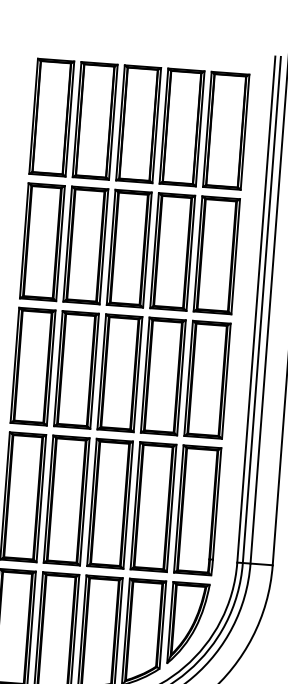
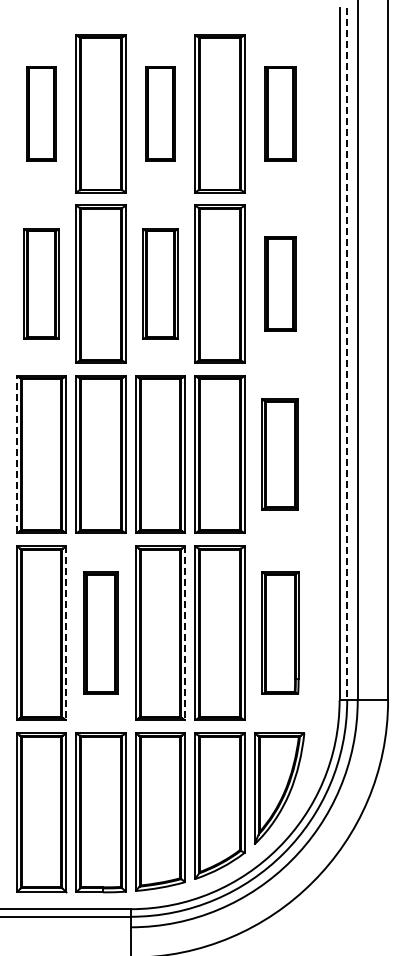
part: (51, 117) -> (41, 113), size x0.6
part: (138, 123) -> (160, 113), size x0.6
part: (226, 130) -> (280, 113), size x0.6
part: (42, 241) -> (41, 283), size x0.7
part: (129, 248) -> (160, 283), size x0.7
part: (217, 254) -> (280, 283), size x0.6
line: (262, 310) -> (347, 354), solid -> dashed
line: (14, 365) -> (16, 454), solid -> dashed
part: (207, 379) -> (280, 454), size x0.7
line: (41, 498) -> (66, 633), solid -> dashed
part: (66, 499) -> (100, 632), size x0.7
line: (128, 505) -> (185, 633), solid -> dashed
part: (197, 509) -> (280, 632), size x0.7

